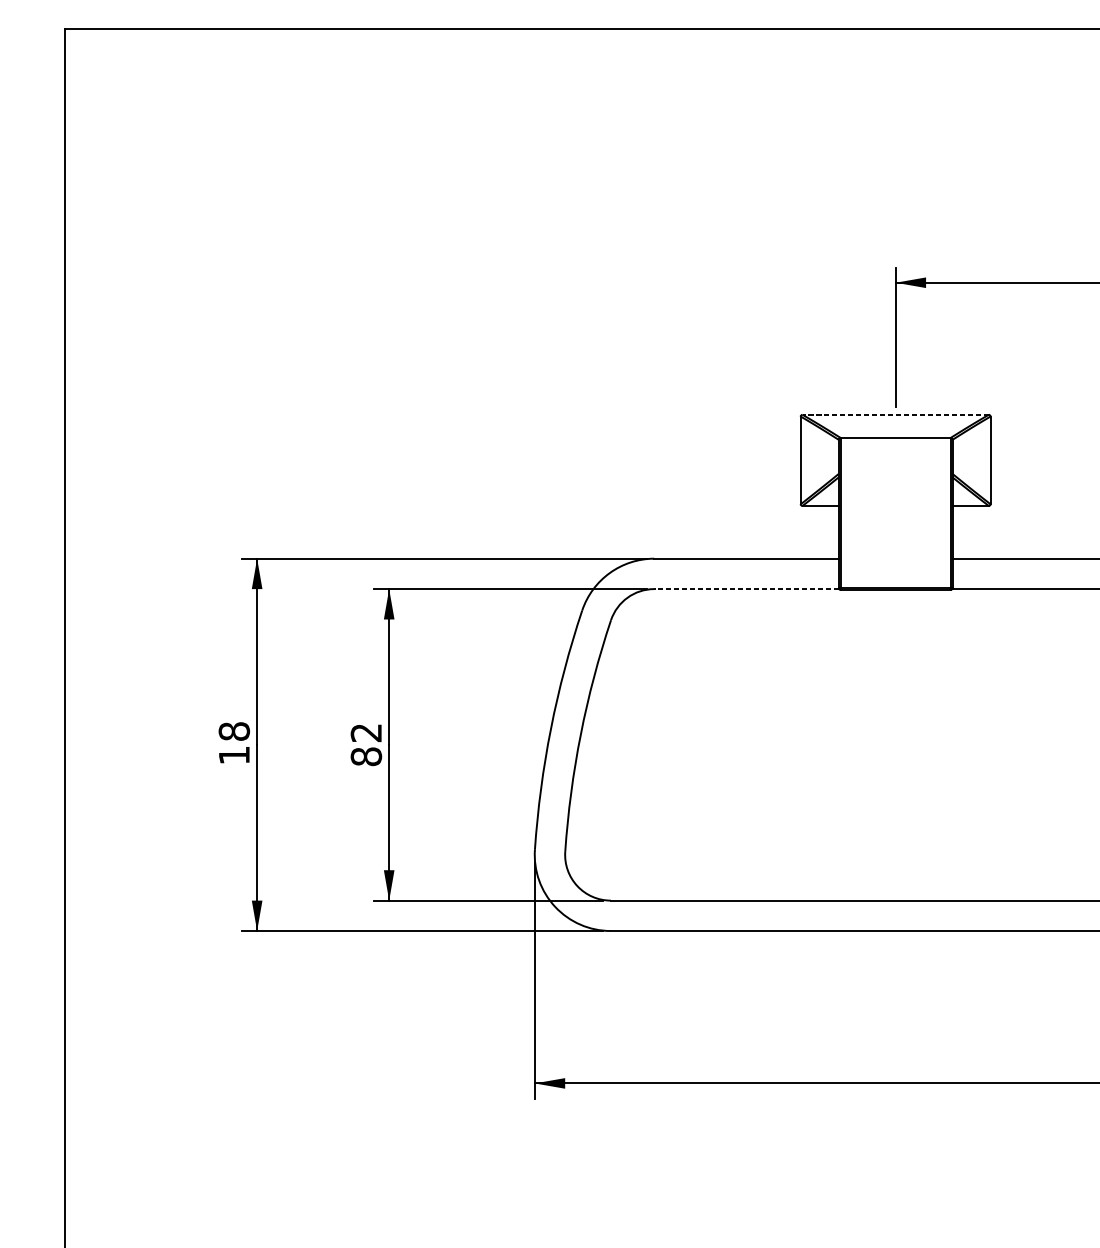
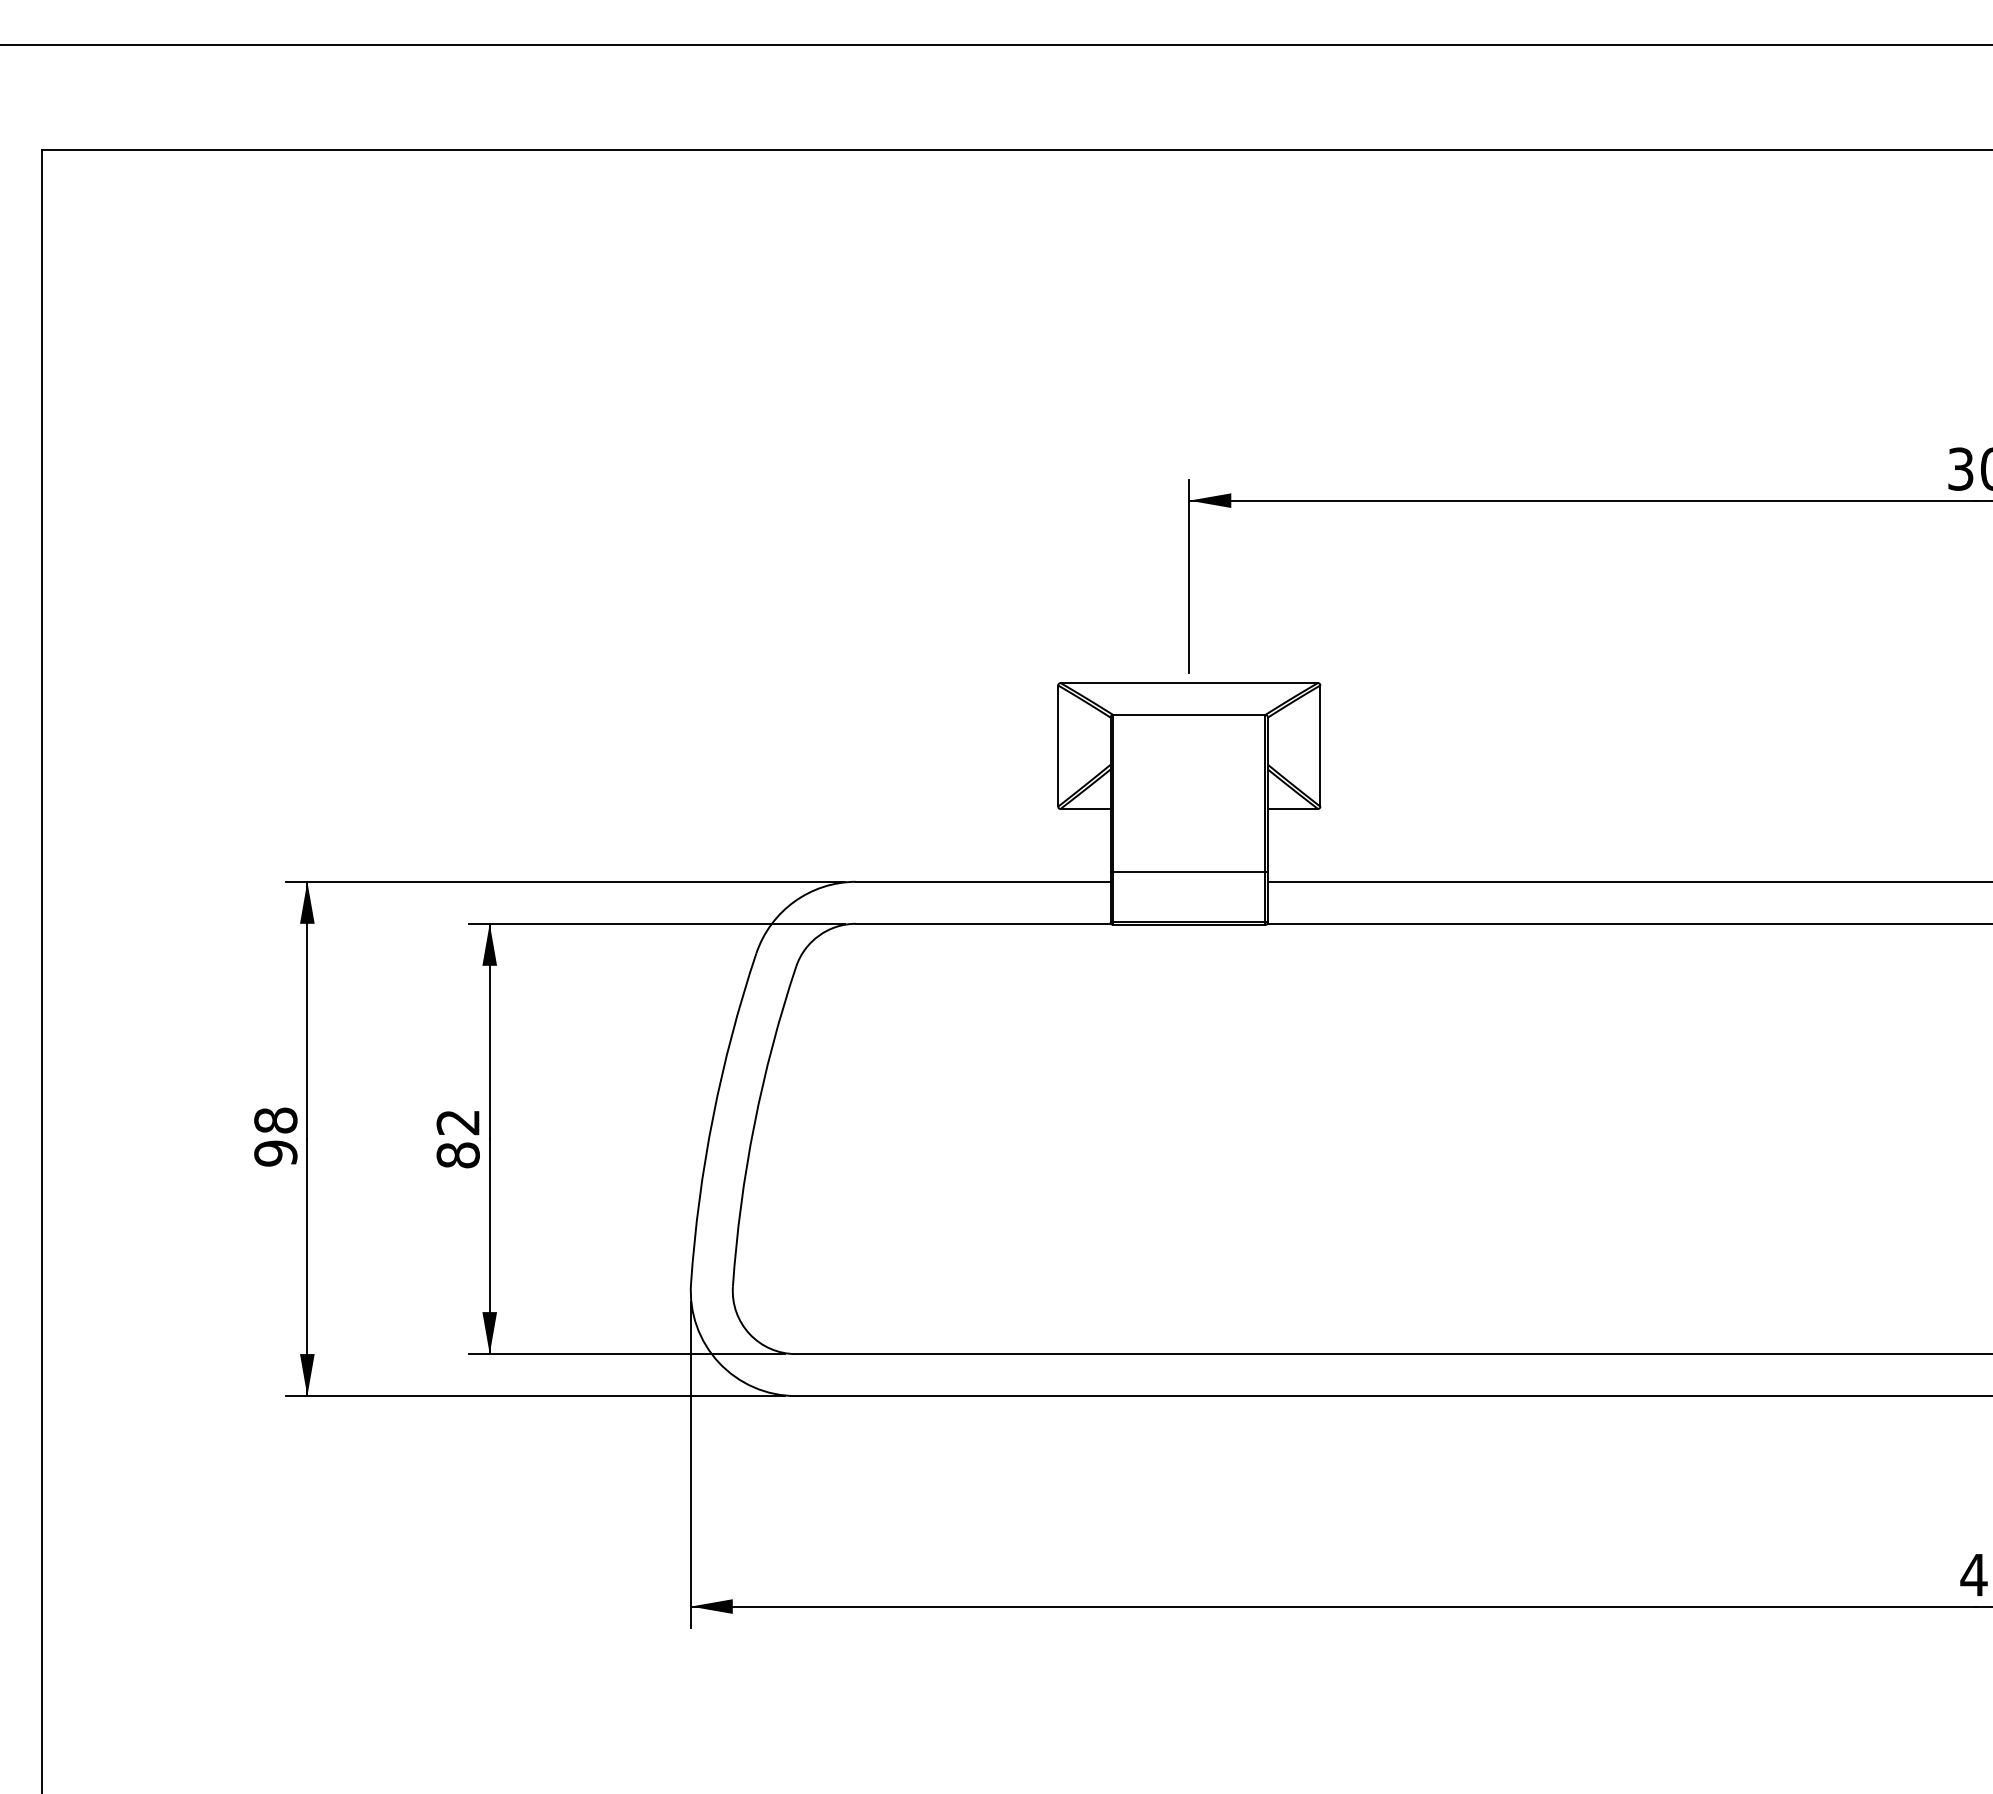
line: (895, 415) -> (1189, 683), dashed -> solid
line: (895, 551) -> (1189, 872), added
line: (745, 588) -> (982, 923), dashed -> solid
text: (234, 755) -> (275, 1153), 18 -> 98

